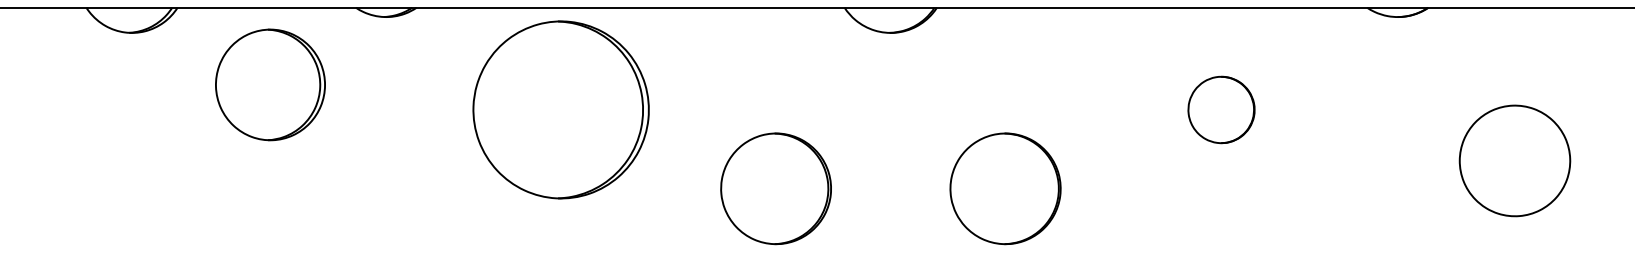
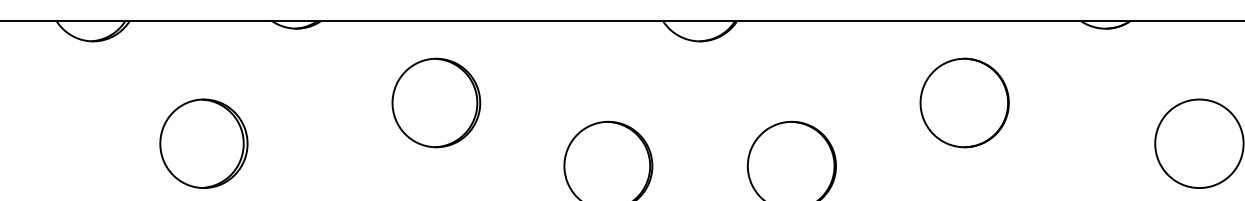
part: (270, 84) -> (203, 143), moved
part: (560, 109) -> (435, 102), size x0.62
part: (1221, 109) -> (964, 102), size x1.67

